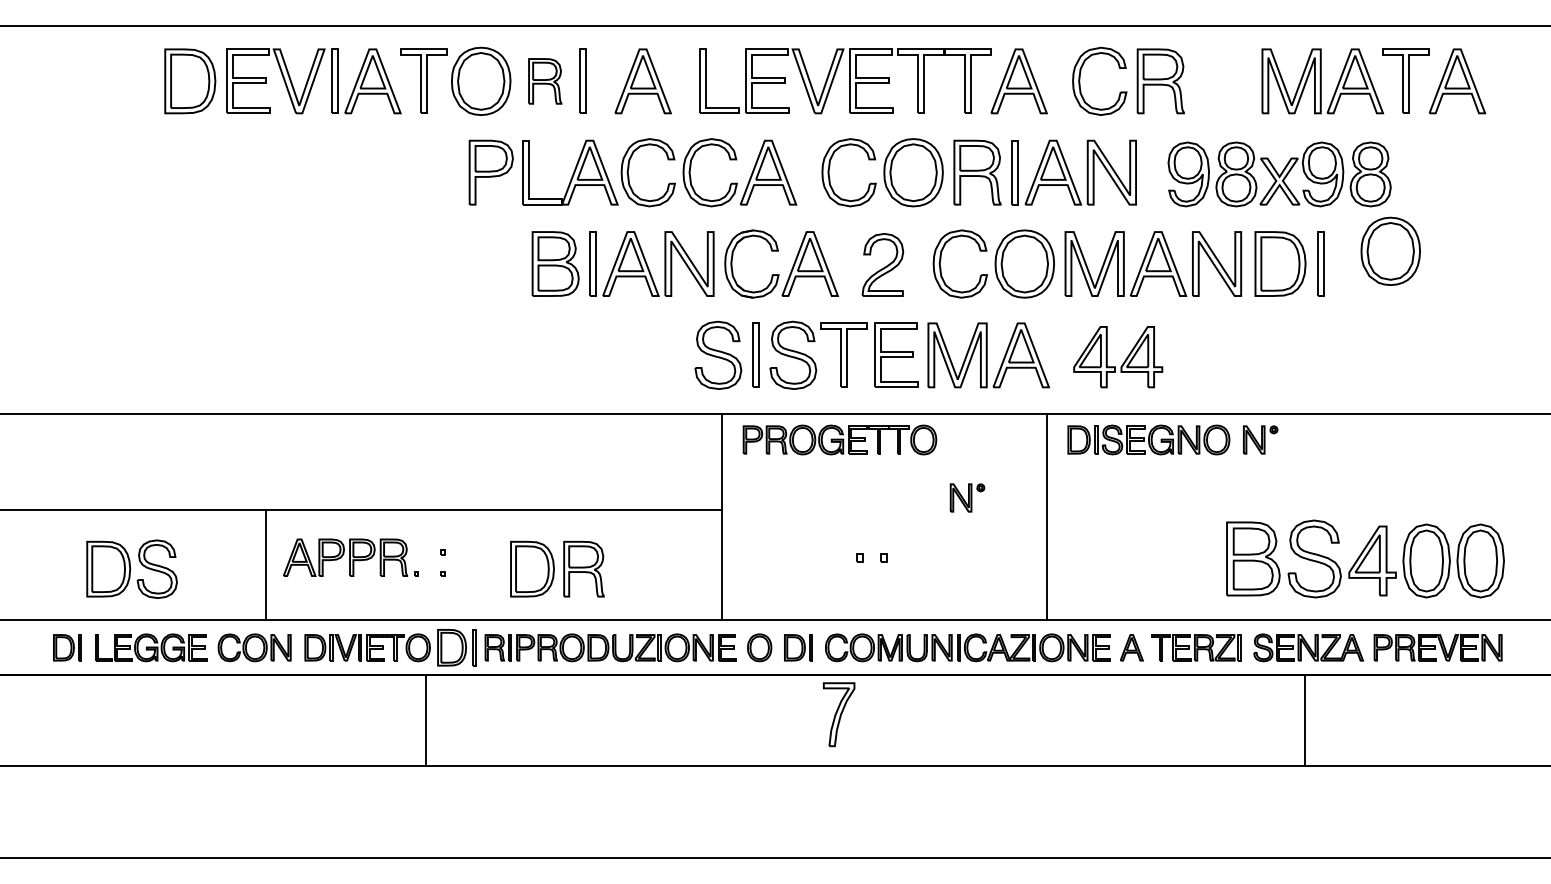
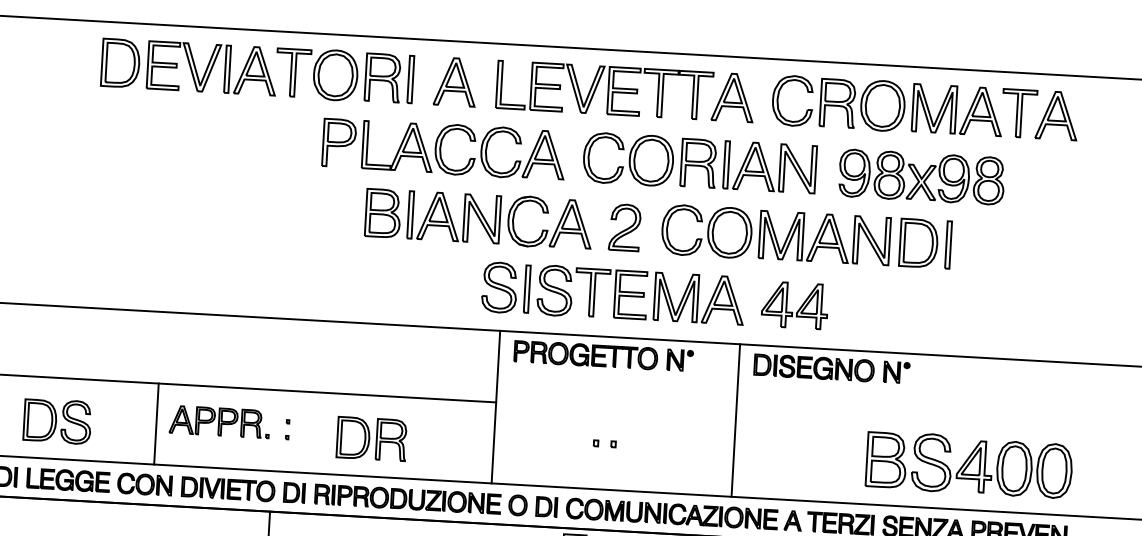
part: (545, 81) -> (383, 78), size x1.43
part: (1390, 250) -> (882, 105), moved
part: (967, 497) -> (680, 360), moved
part: (456, 647) -> (294, 492), size x0.71

